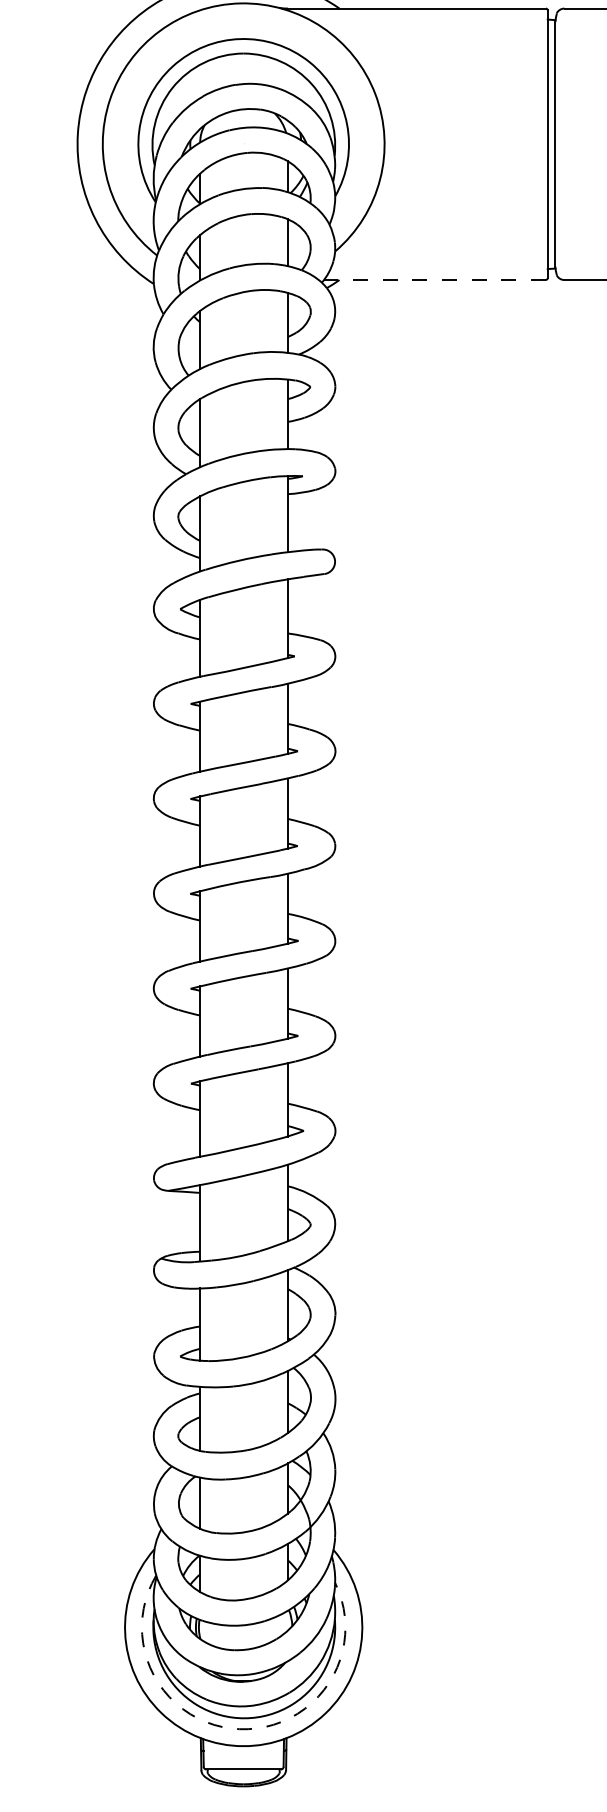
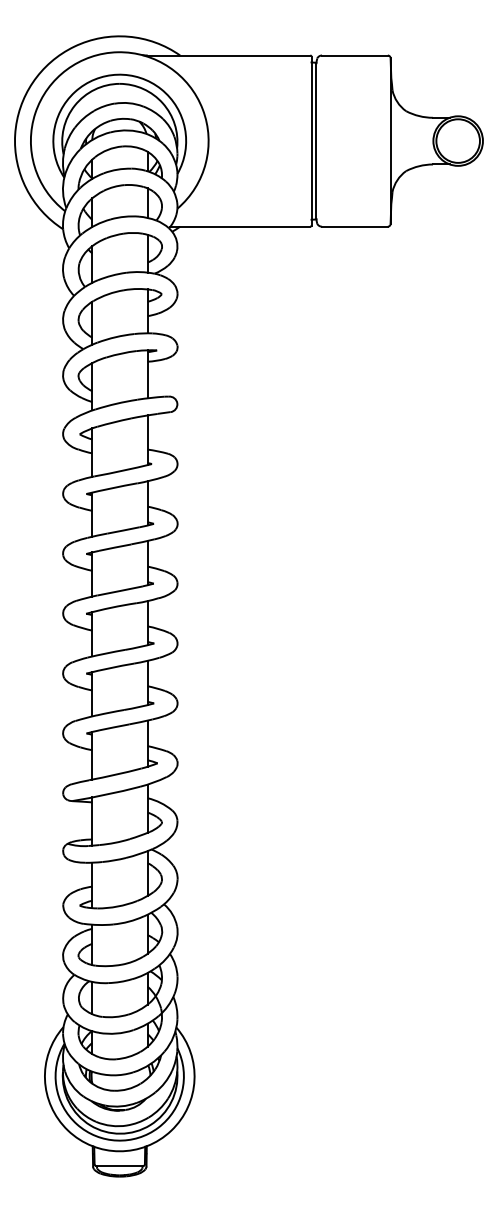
line: (433, 279) -> (239, 226), dashed -> solid
arc: (240, 1729) -> (117, 1140), dashed -> solid

